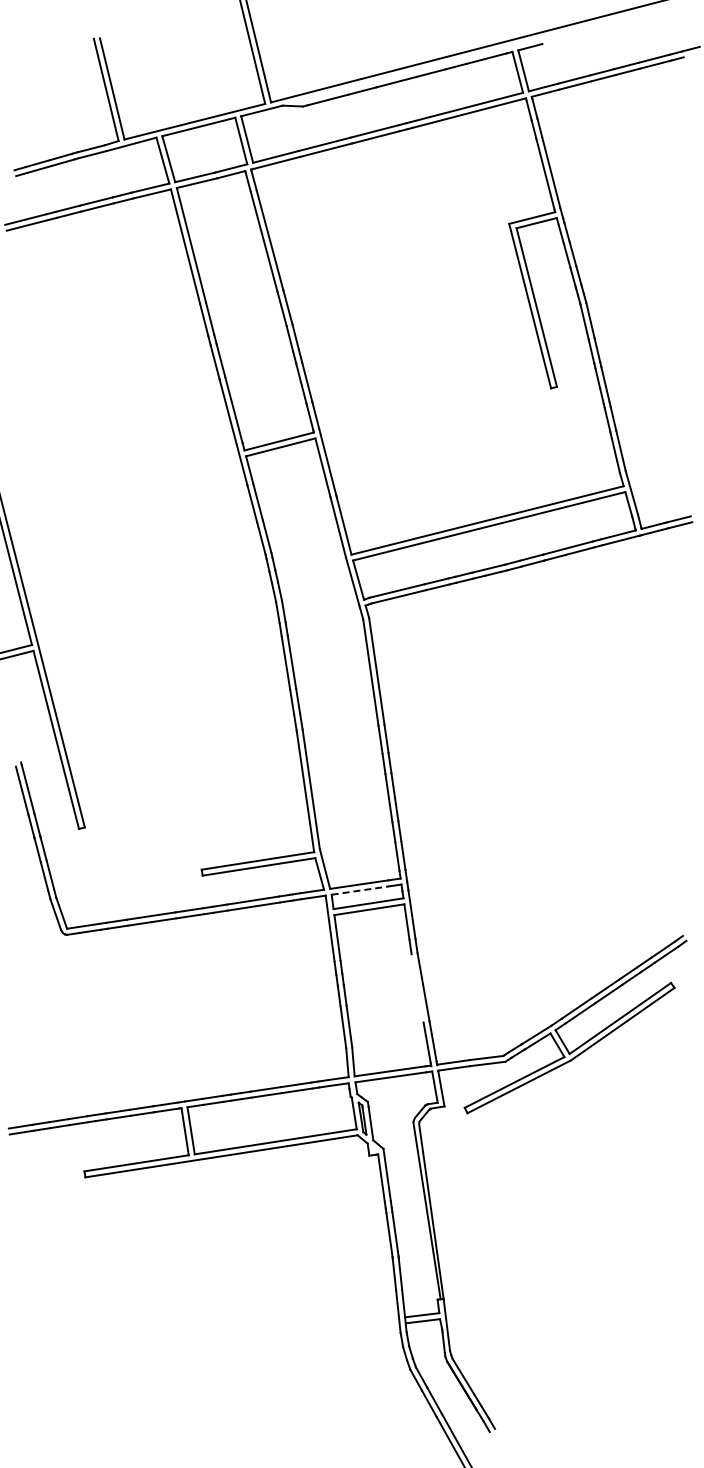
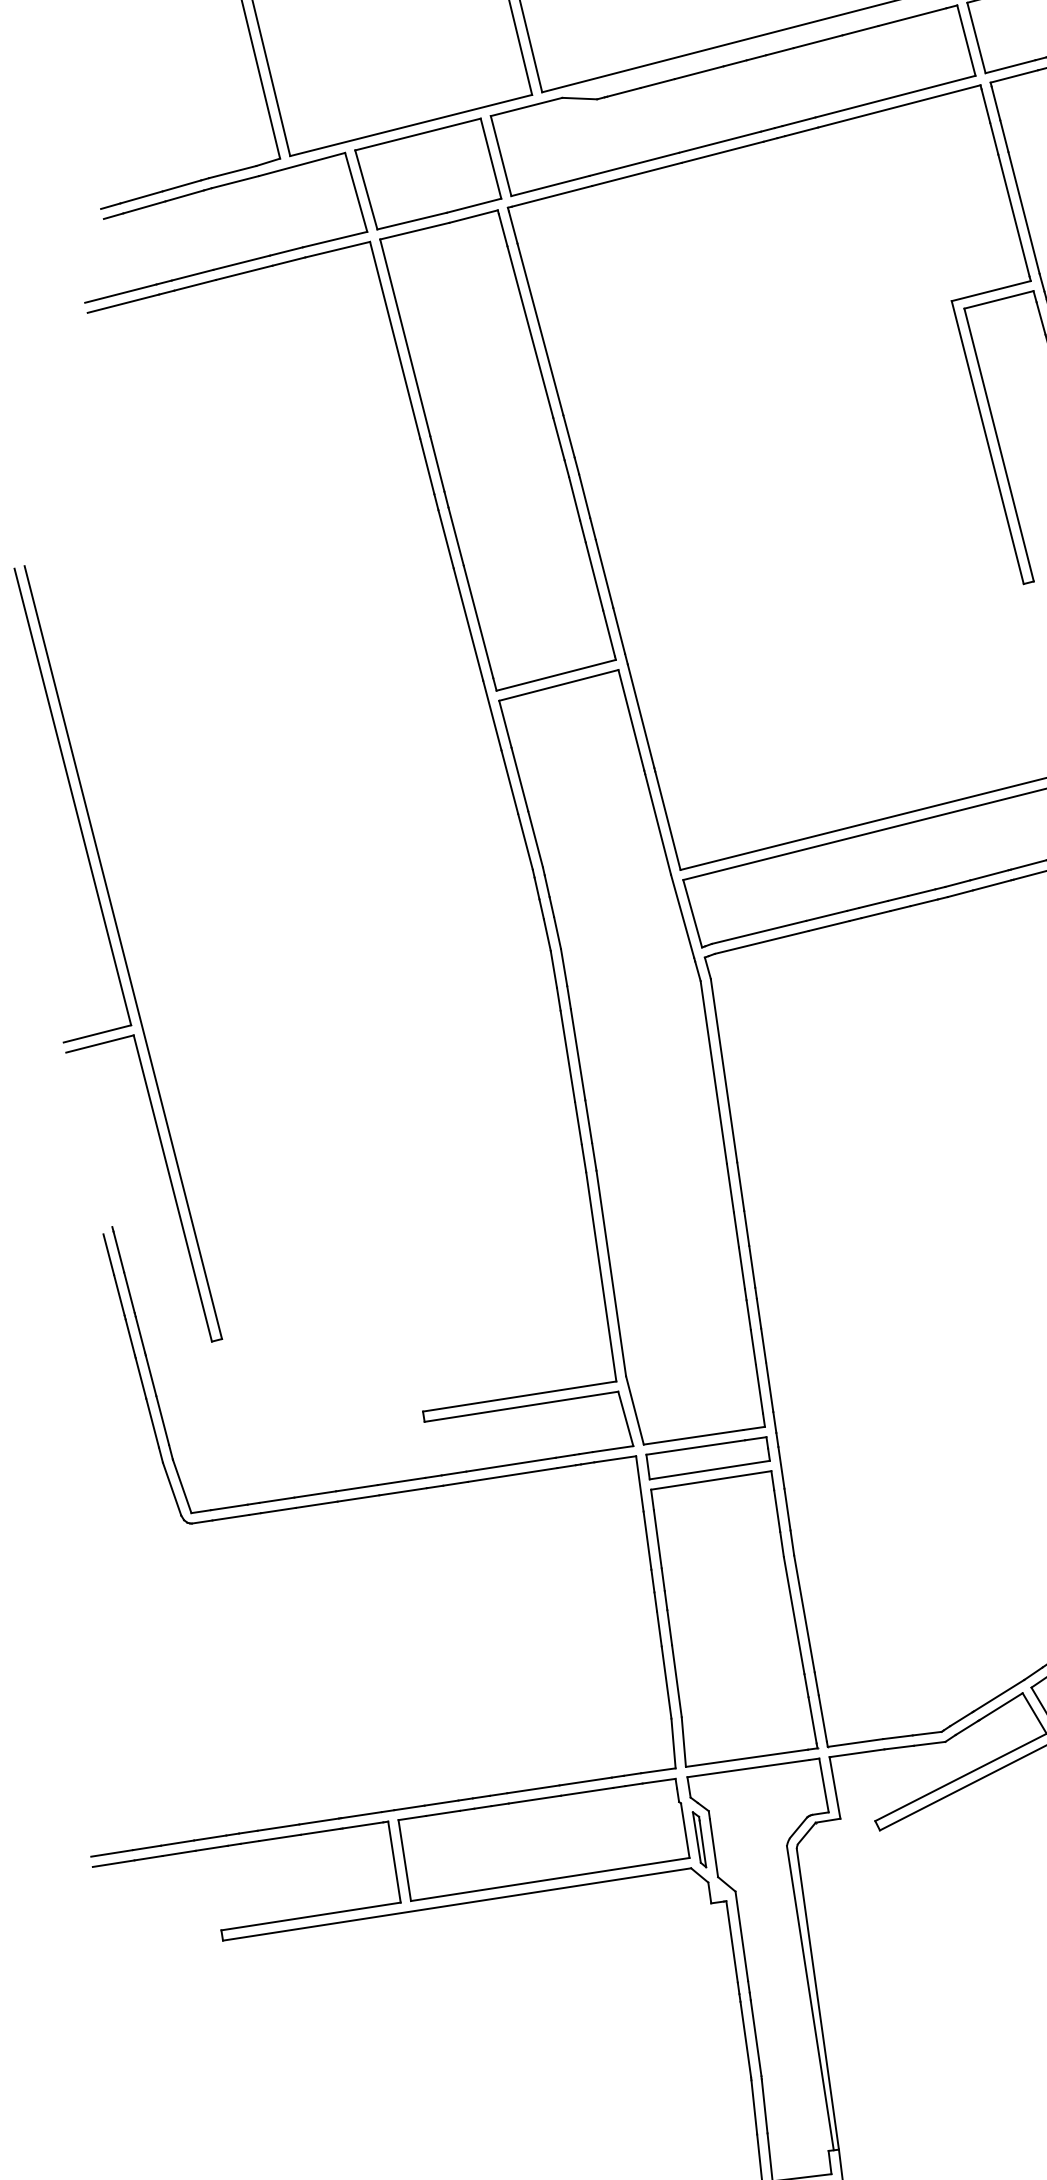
line: (360, 890) -> (695, 1447), dashed -> solid
line: (417, 988) -> (793, 1615), added

